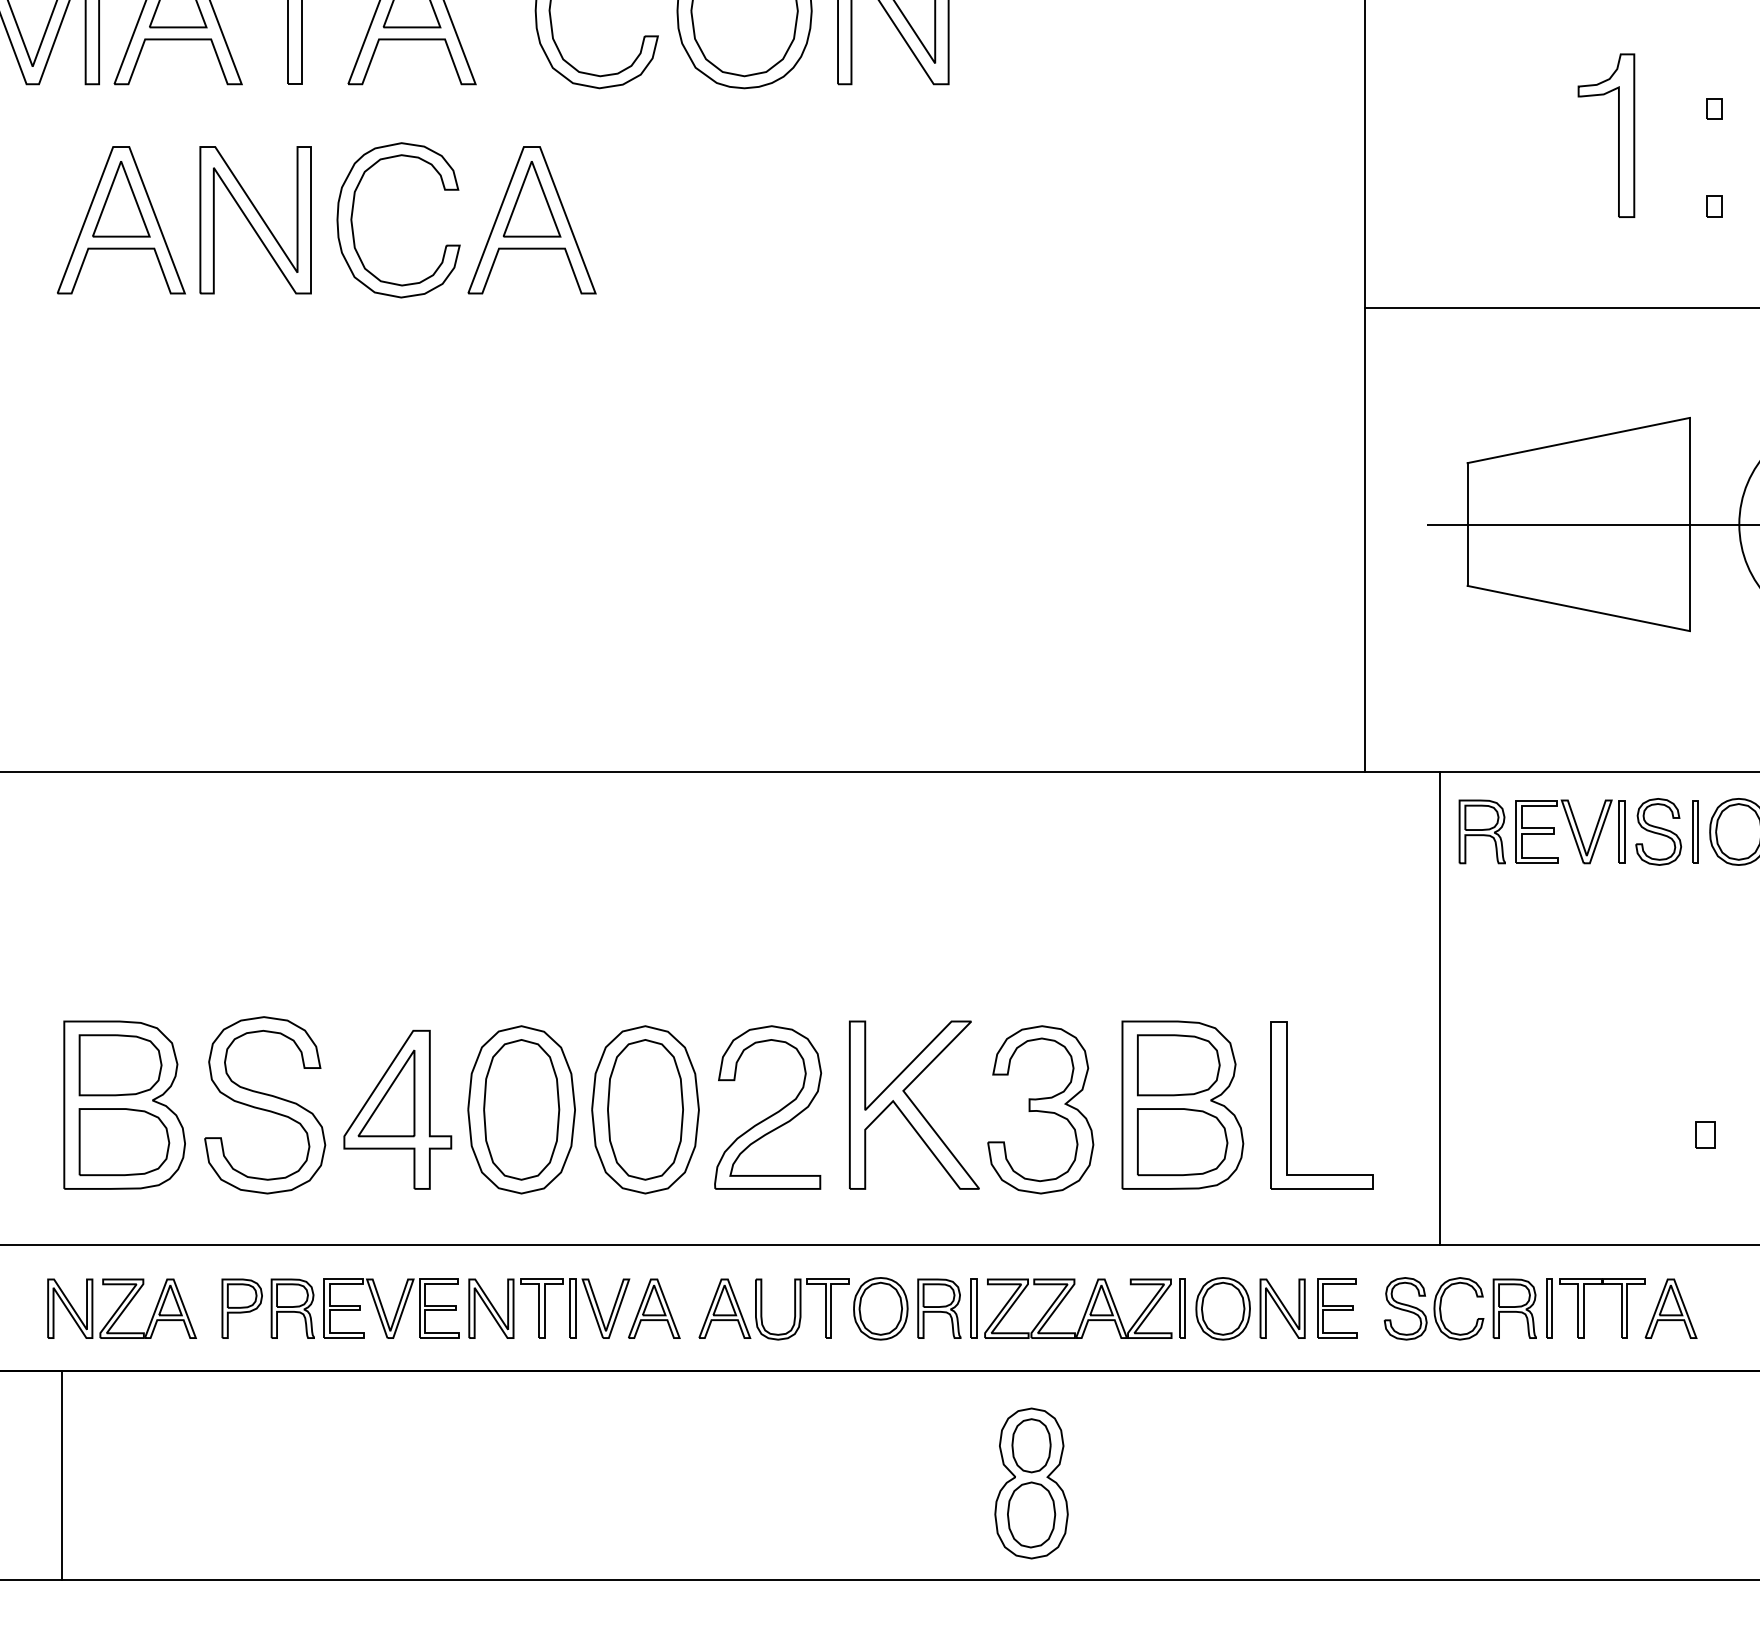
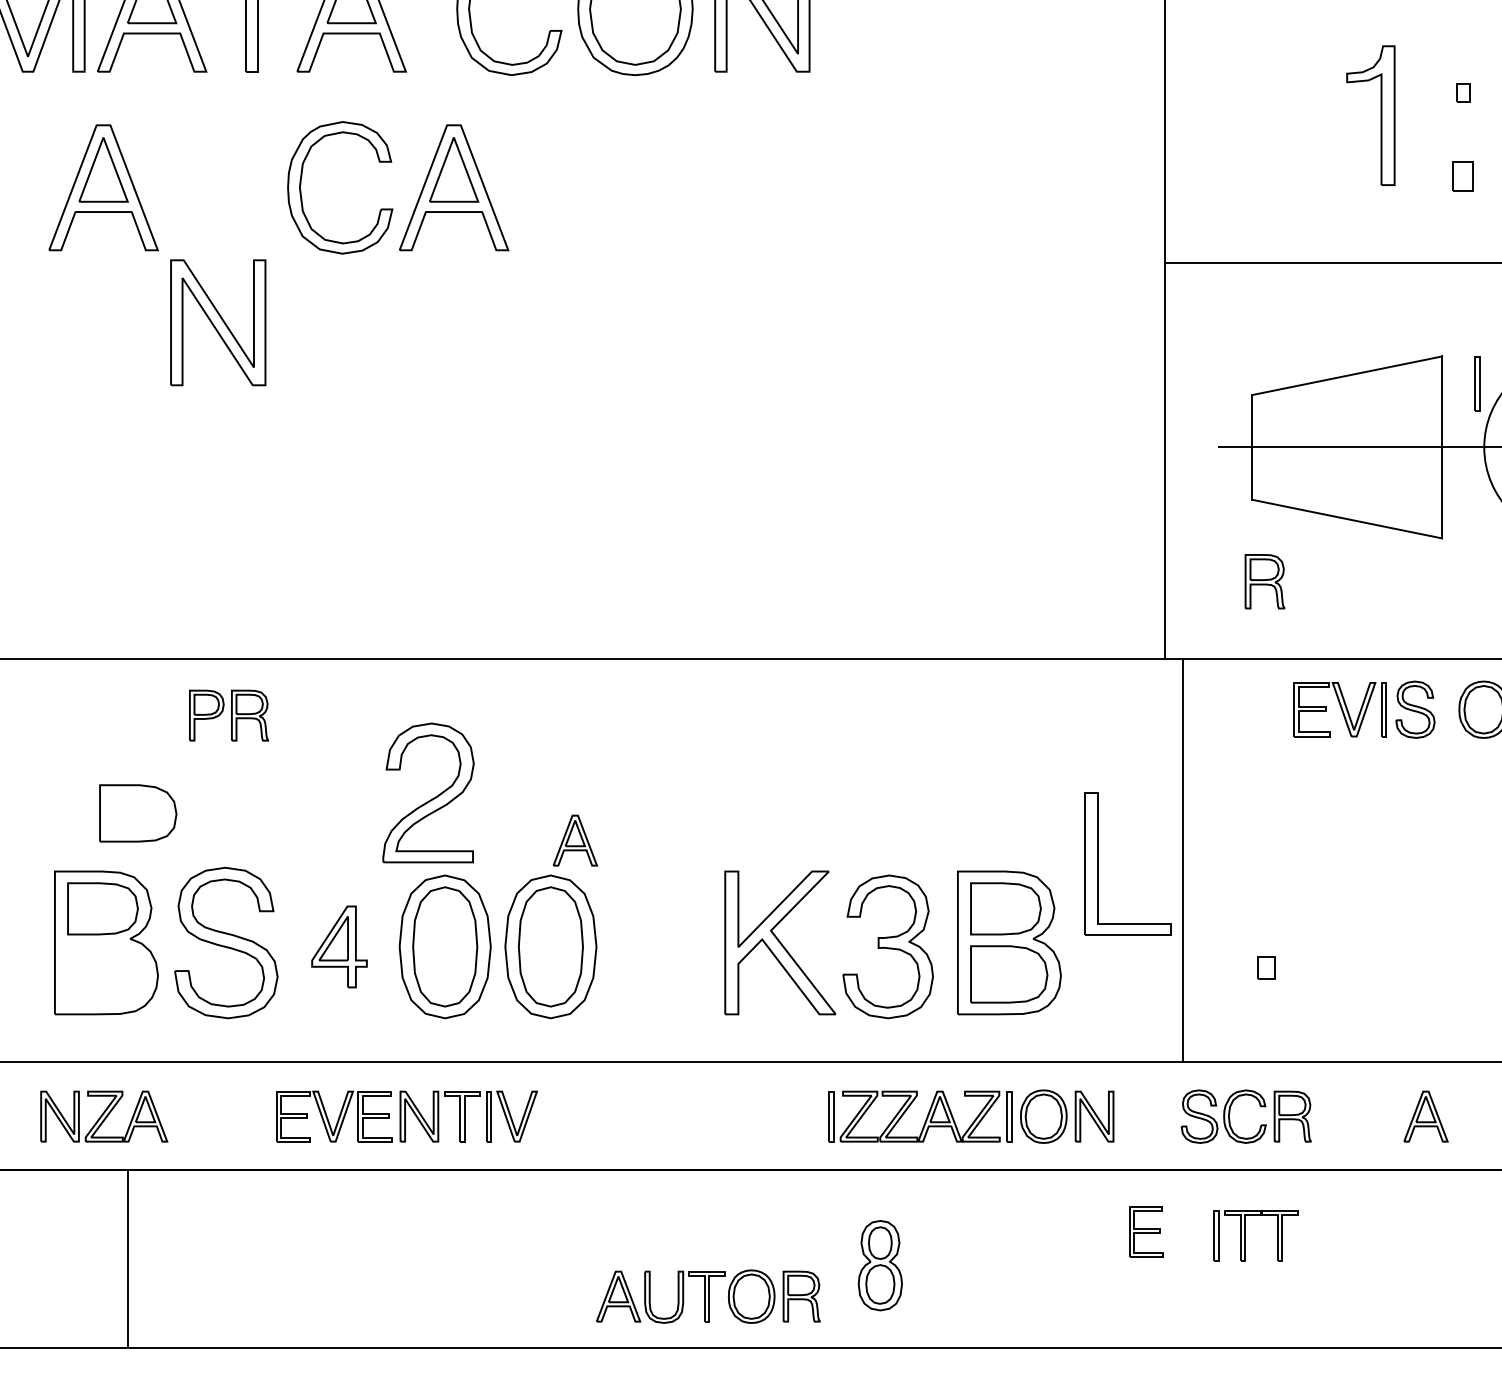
part: (1714, 205) -> (1463, 175), size x1.6
part: (255, 219) -> (218, 322), moved
part: (1481, 831) -> (1264, 581), moved
part: (1695, 831) -> (1477, 383), moved
line: (1439, 1008) -> (1182, 860), moved
part: (1287, 1104) -> (1098, 863), moved
part: (397, 1109) -> (339, 946), size x0.6
part: (773, 1112) -> (433, 797), moved
part: (1705, 1133) -> (1266, 967), moved
part: (124, 1142) -> (138, 813), moved
part: (267, 1308) -> (228, 715), moved
part: (654, 1308) -> (575, 840), moved
part: (830, 1308) -> (708, 1296), moved
part: (1337, 1308) -> (1146, 1231), moved
part: (1583, 1308) -> (1245, 1235), moved
line: (62, 1475) -> (128, 1258), moved
part: (1031, 1483) -> (880, 1265), size x0.7

